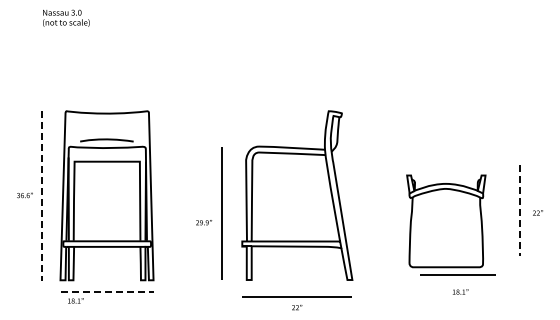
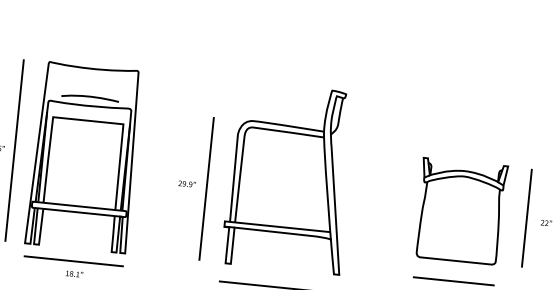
line: (42, 196) -> (14, 151), dashed -> solid
line: (519, 210) -> (526, 218), dashed -> solid
part: (446, 221) -> (461, 211), moved
text: (204, 222) -> (187, 183), moved
line: (107, 292) -> (74, 261), dashed -> solid
text: (75, 300) -> (74, 273), moved

